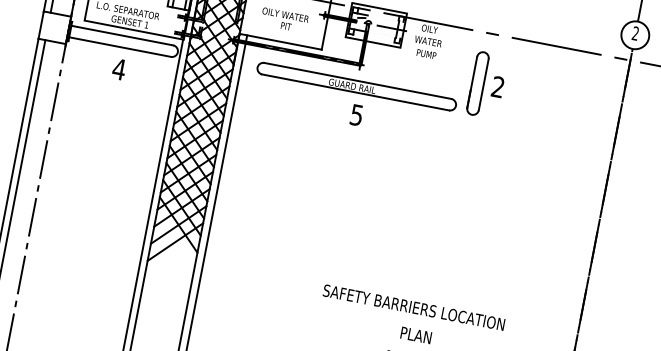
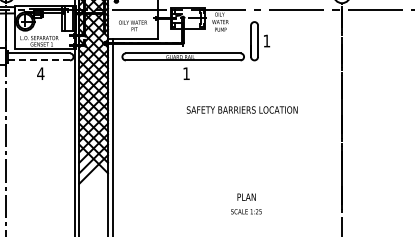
line: (119, 47) -> (38, 60), solid -> dashed
text: (497, 86) -> (266, 40), 2 -> 1
text: (356, 114) -> (186, 73), 5 -> 1
text: (412, 306) -> (241, 109), moved

